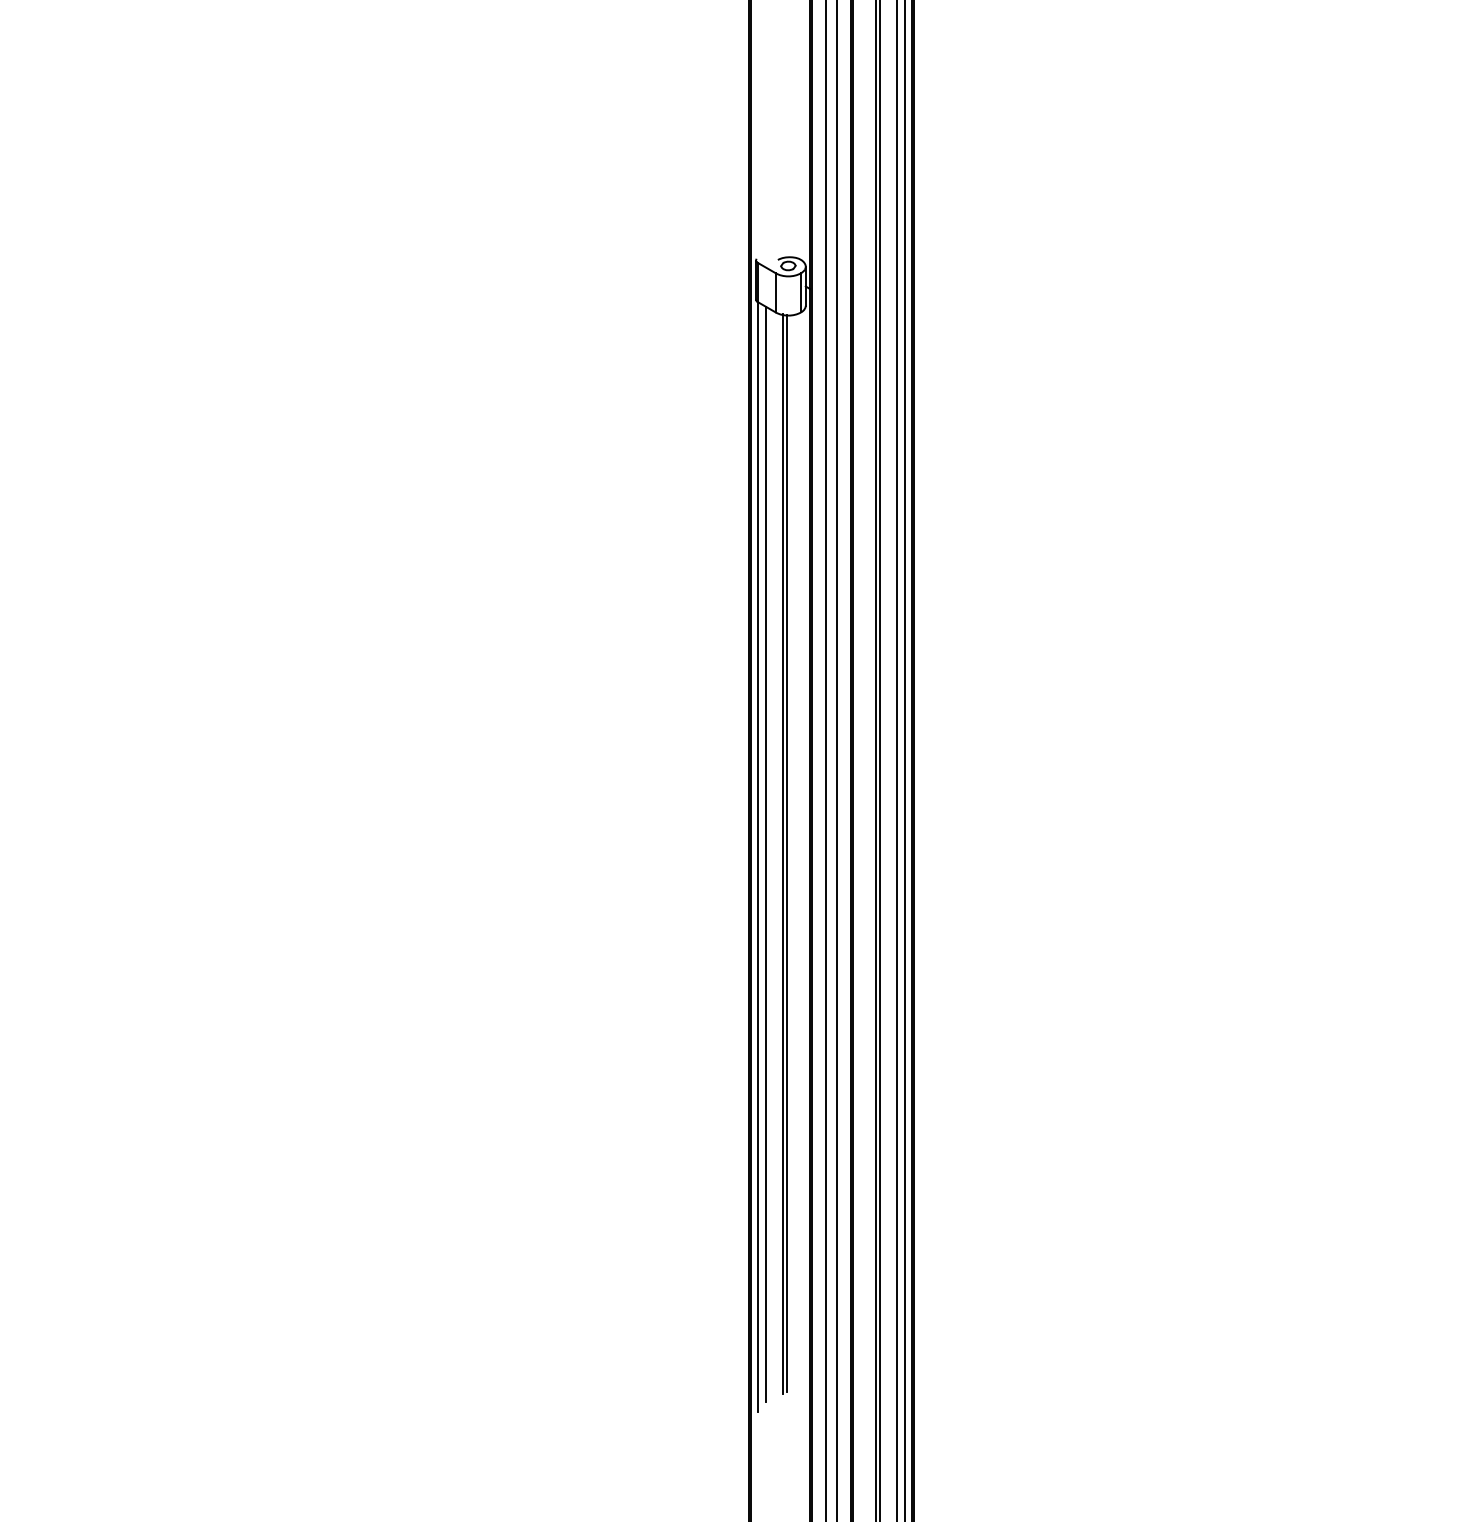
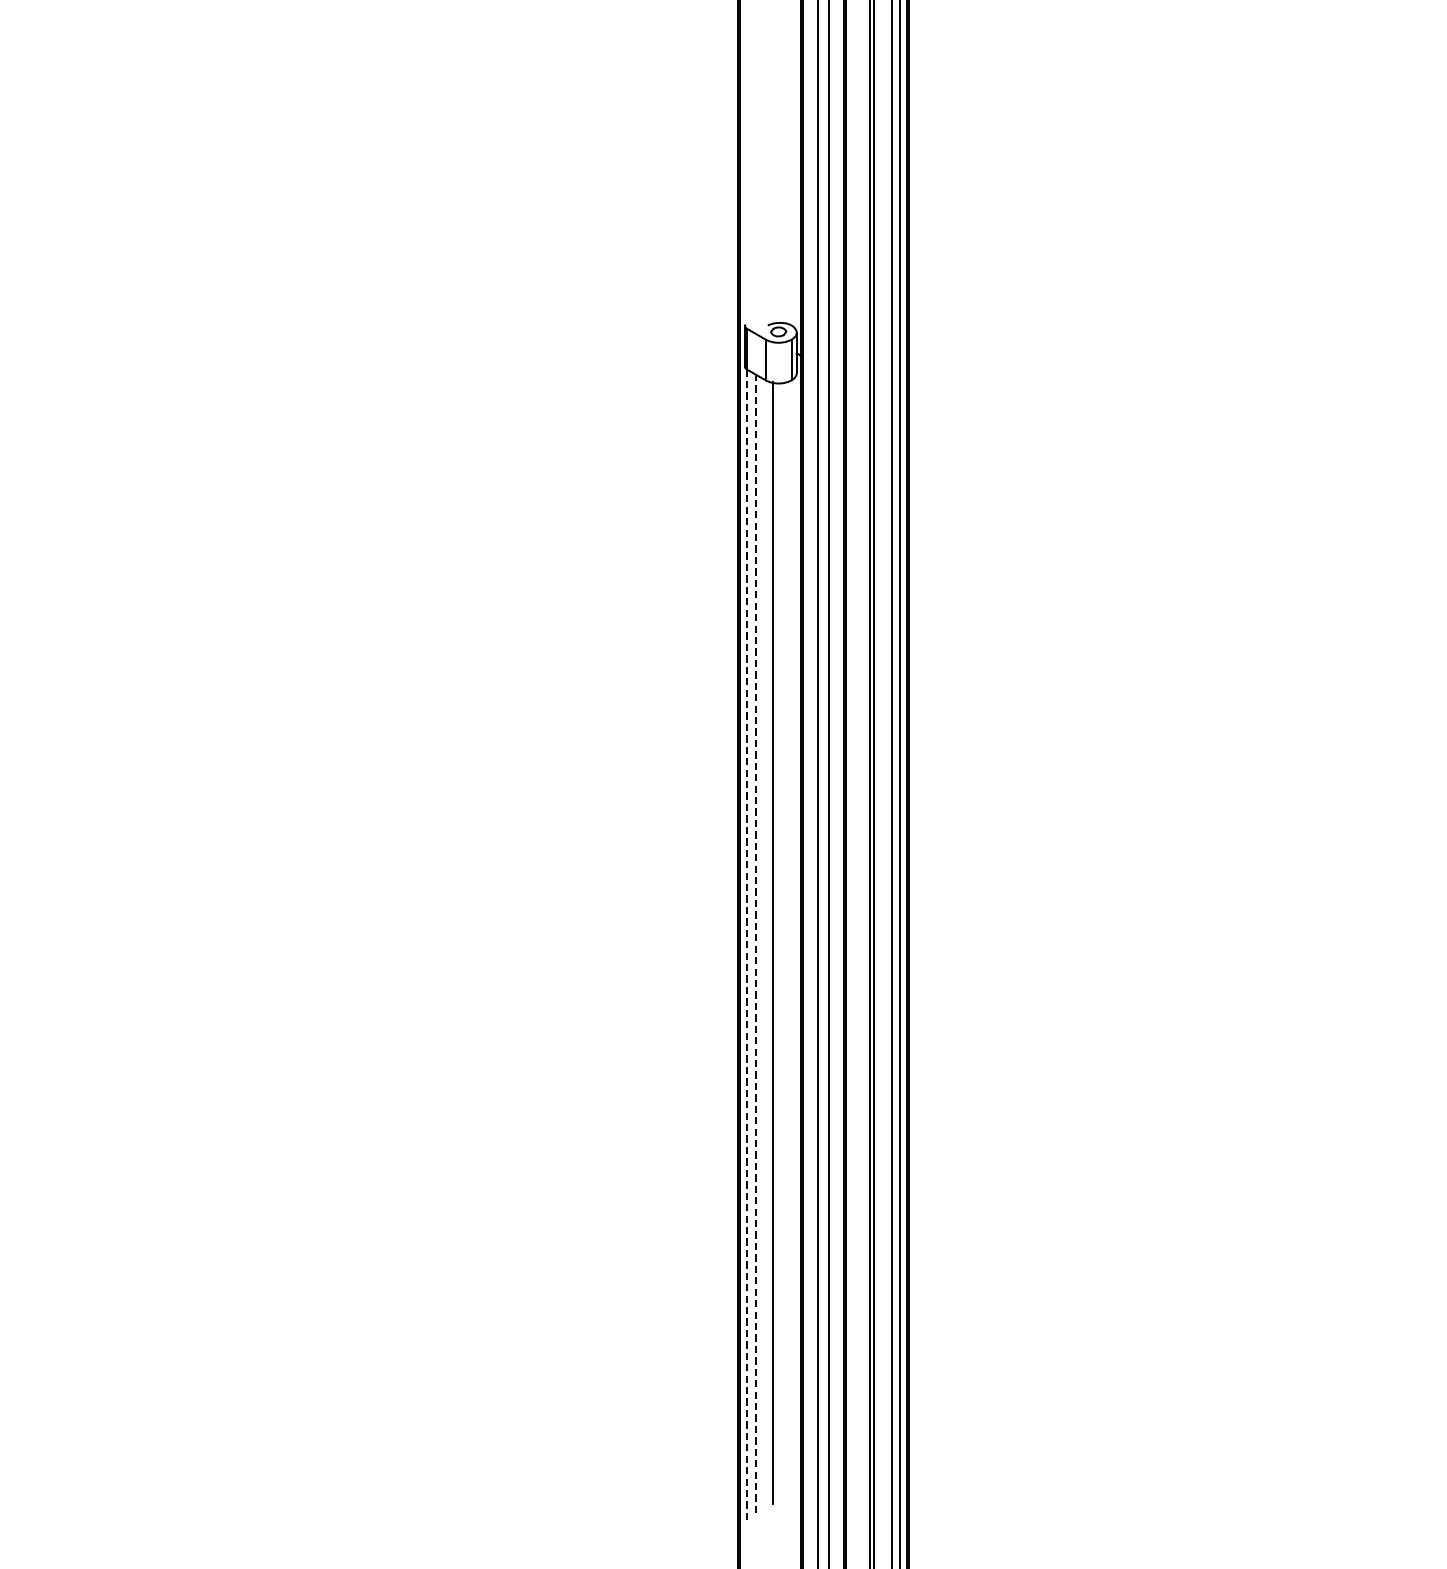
line: (786, 853) -> (776, 942), removed
line: (766, 854) -> (755, 943), solid -> dashed
line: (758, 857) -> (747, 946), solid -> dashed

